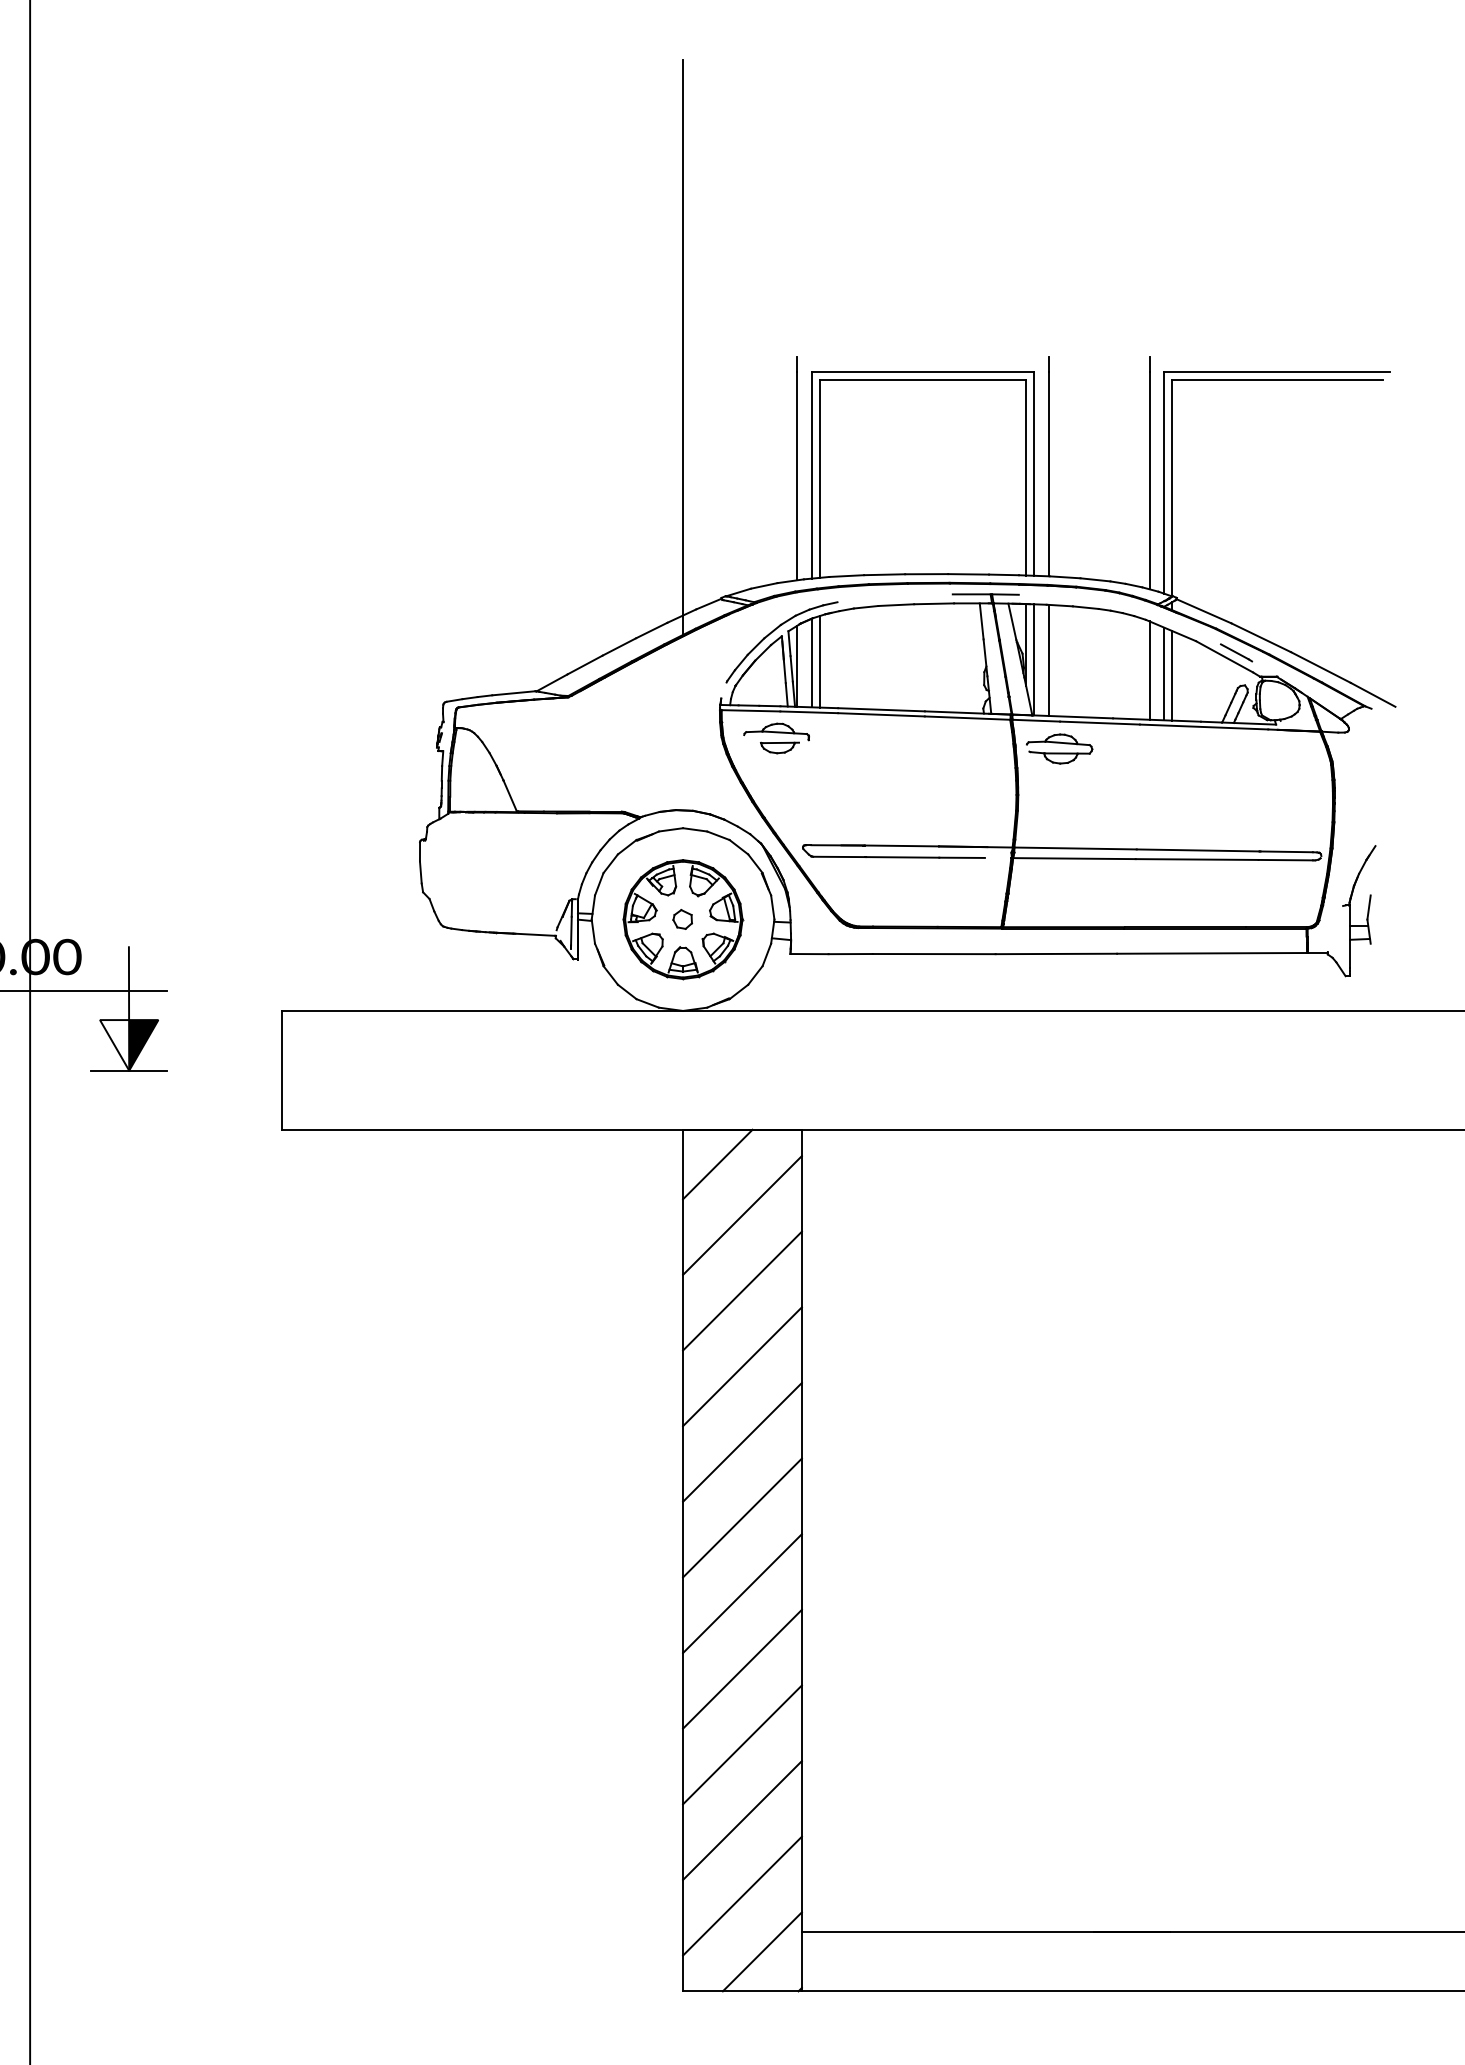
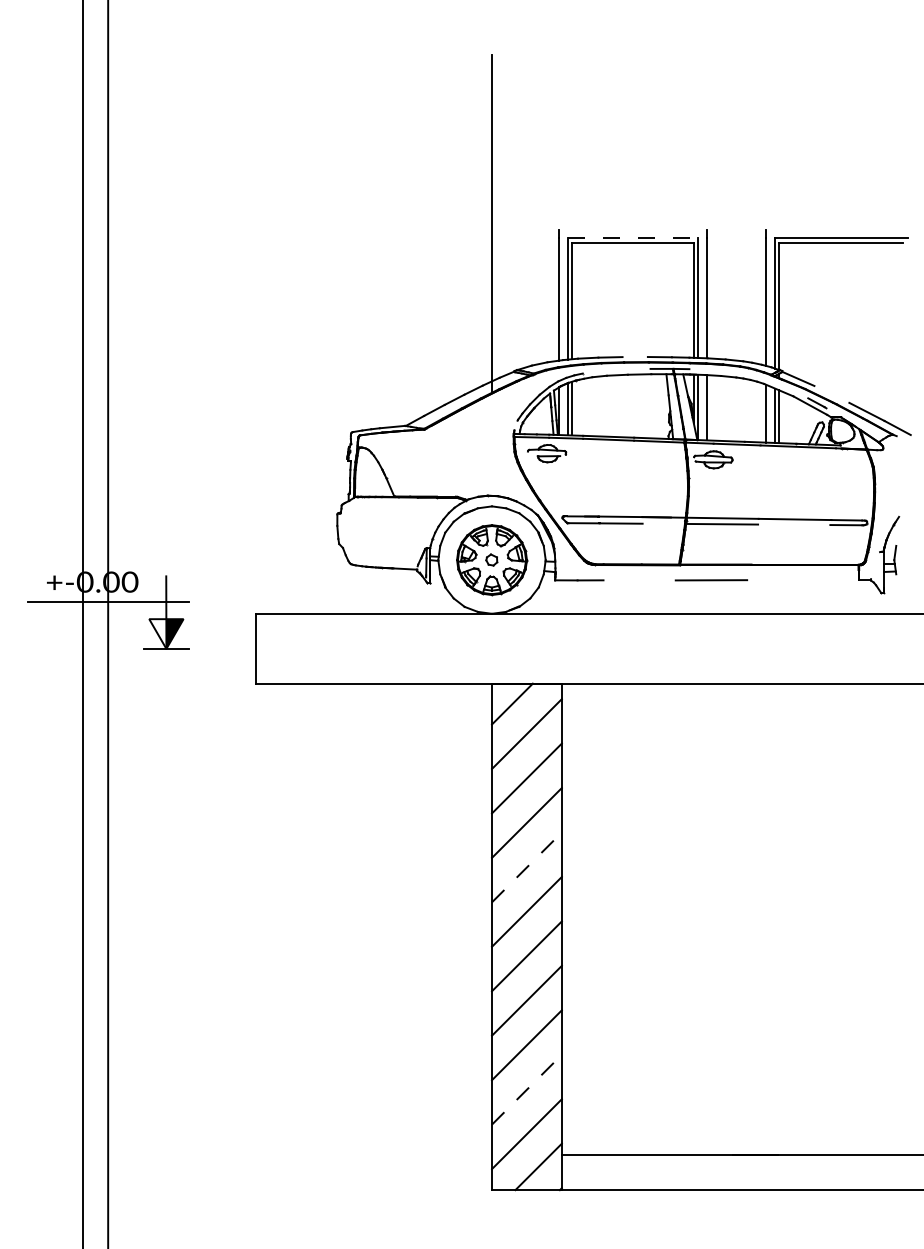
line: (923, 372) -> (633, 238), solid -> dashed
line: (925, 574) -> (634, 357), removed
line: (1260, 636) -> (831, 393), removed
line: (961, 857) -> (655, 523), removed
line: (1197, 859) -> (794, 524), removed
line: (1211, 952) -> (802, 579), removed
line: (933, 954) -> (639, 580), removed
line: (743, 1442) -> (527, 867), solid -> dashed
line: (743, 1820) -> (527, 1089), solid -> dashed

